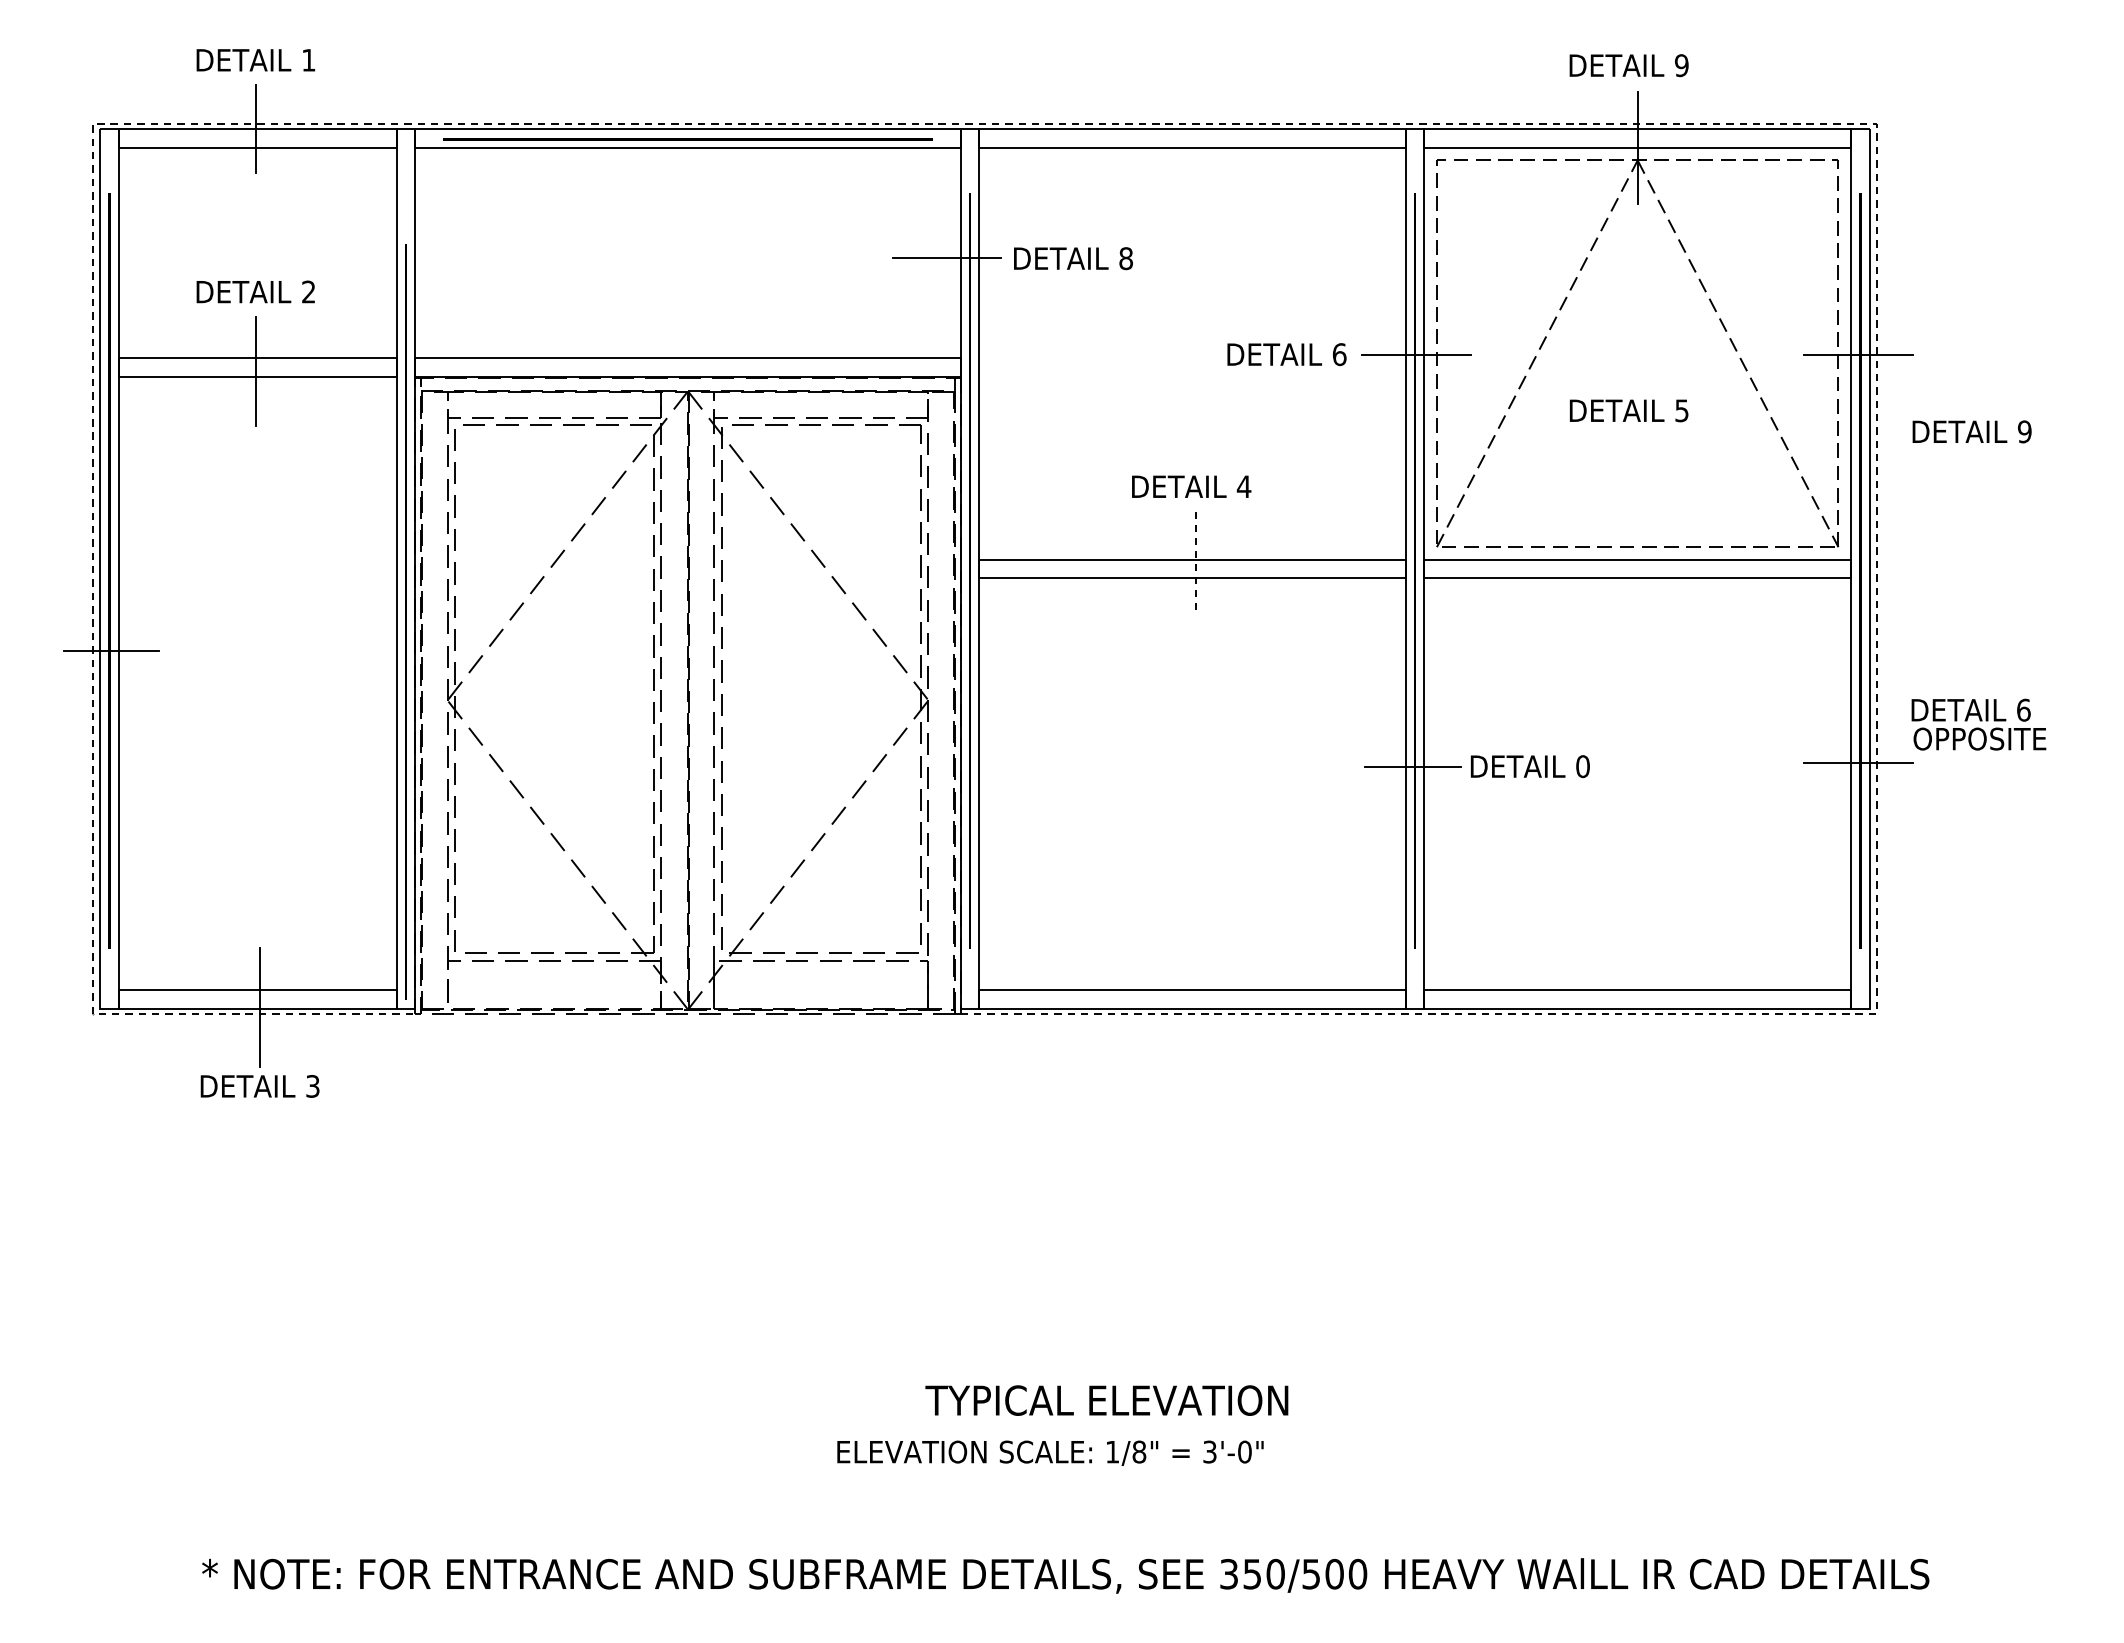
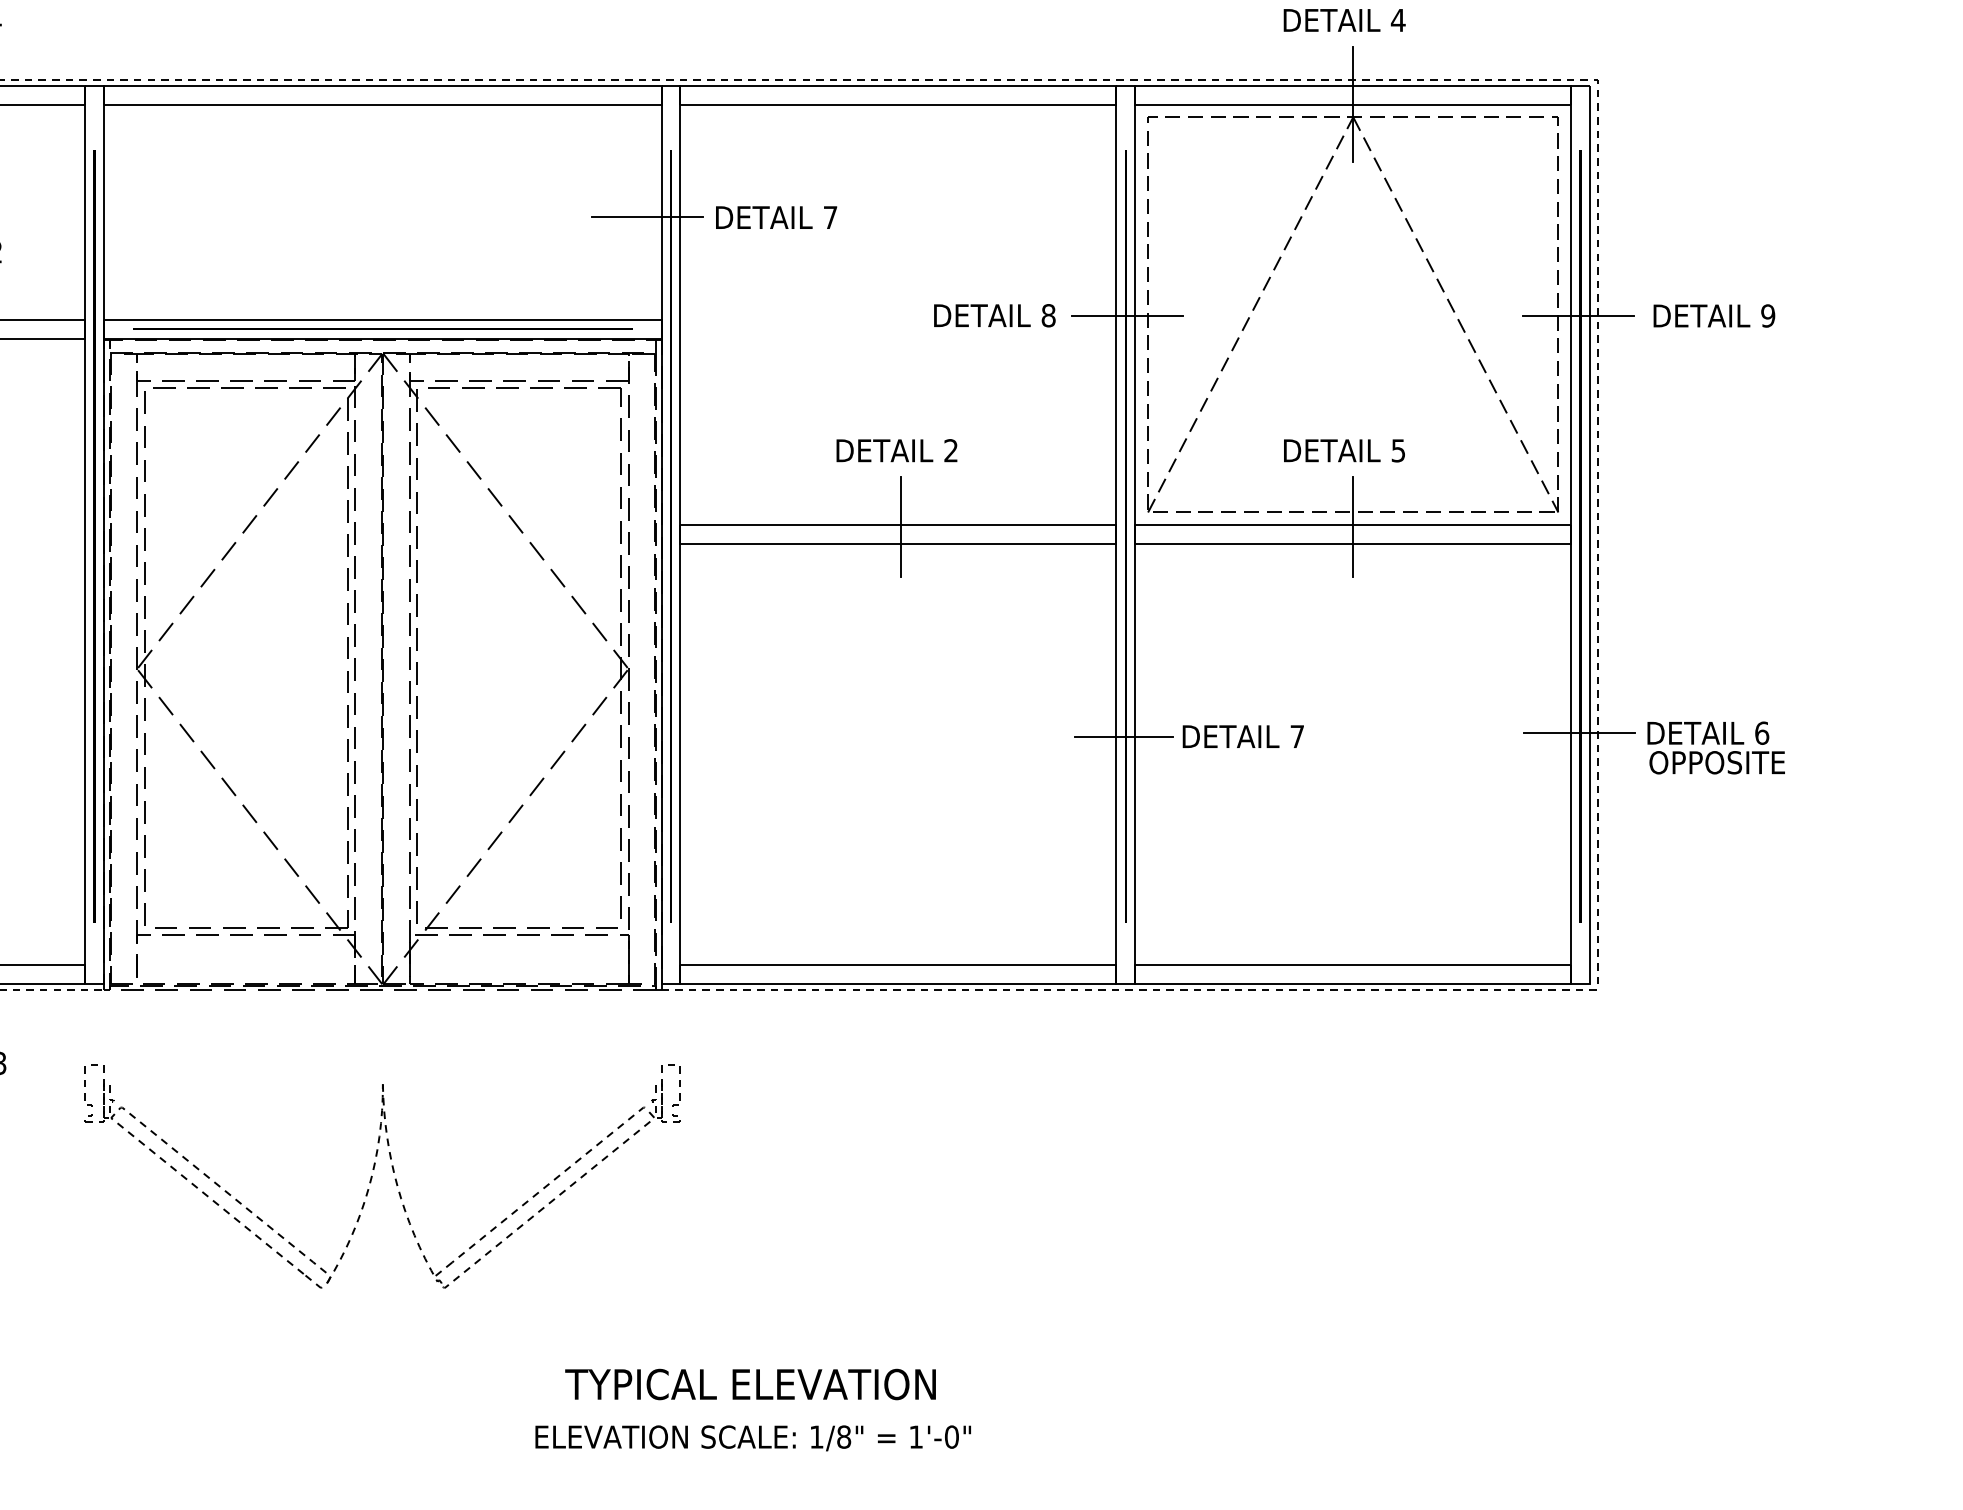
text: (1681, 65) -> (1398, 20), 9 -> 4
line: (687, 139) -> (382, 328), moved
text: (1125, 258) -> (829, 217), 8 -> 7
text: (1339, 354) -> (1048, 315), 6 -> 8
text: (1628, 410) -> (1343, 450), moved
text: (1971, 431) -> (1713, 315), moved
text: (1243, 486) -> (950, 450), 4 -> 2
line: (1195, 561) -> (901, 527), dashed -> solid
line: (1637, 561) -> (1353, 527), added
line: (405, 621) -> (94, 536), moved
text: (1978, 724) -> (1715, 747), moved
text: (1582, 766) -> (1296, 736), 0 -> 7
part: (679, 1190) -> (374, 1169), added
text: (1106, 1400) -> (750, 1384), moved
text: (1209, 1451) -> (915, 1436), 3'-0" -> 1'-0"

